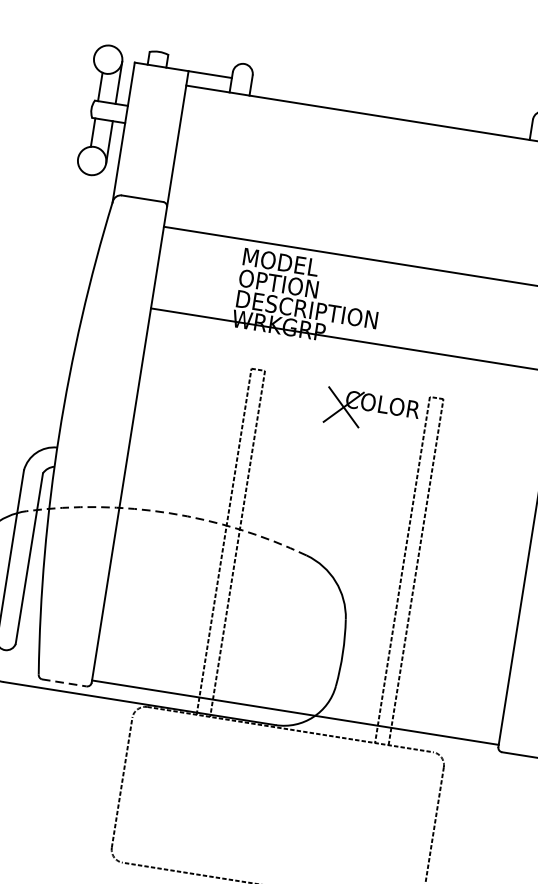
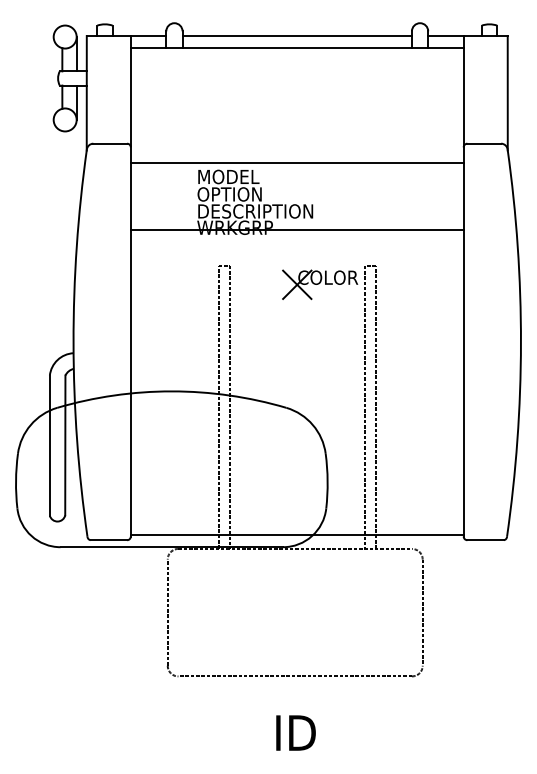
line: (390, 103) -> (296, 36), added
arc: (169, 513) -> (171, 391), dashed -> solid
line: (64, 683) -> (109, 540), dashed -> solid

